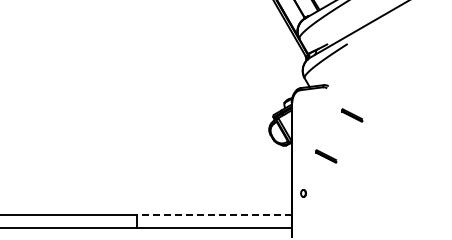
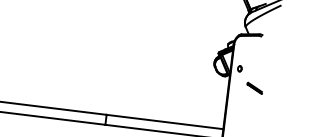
part: (352, 115) -> (278, 59), removed
part: (303, 193) -> (239, 68), moved
line: (213, 214) -> (164, 121), dashed -> solid

